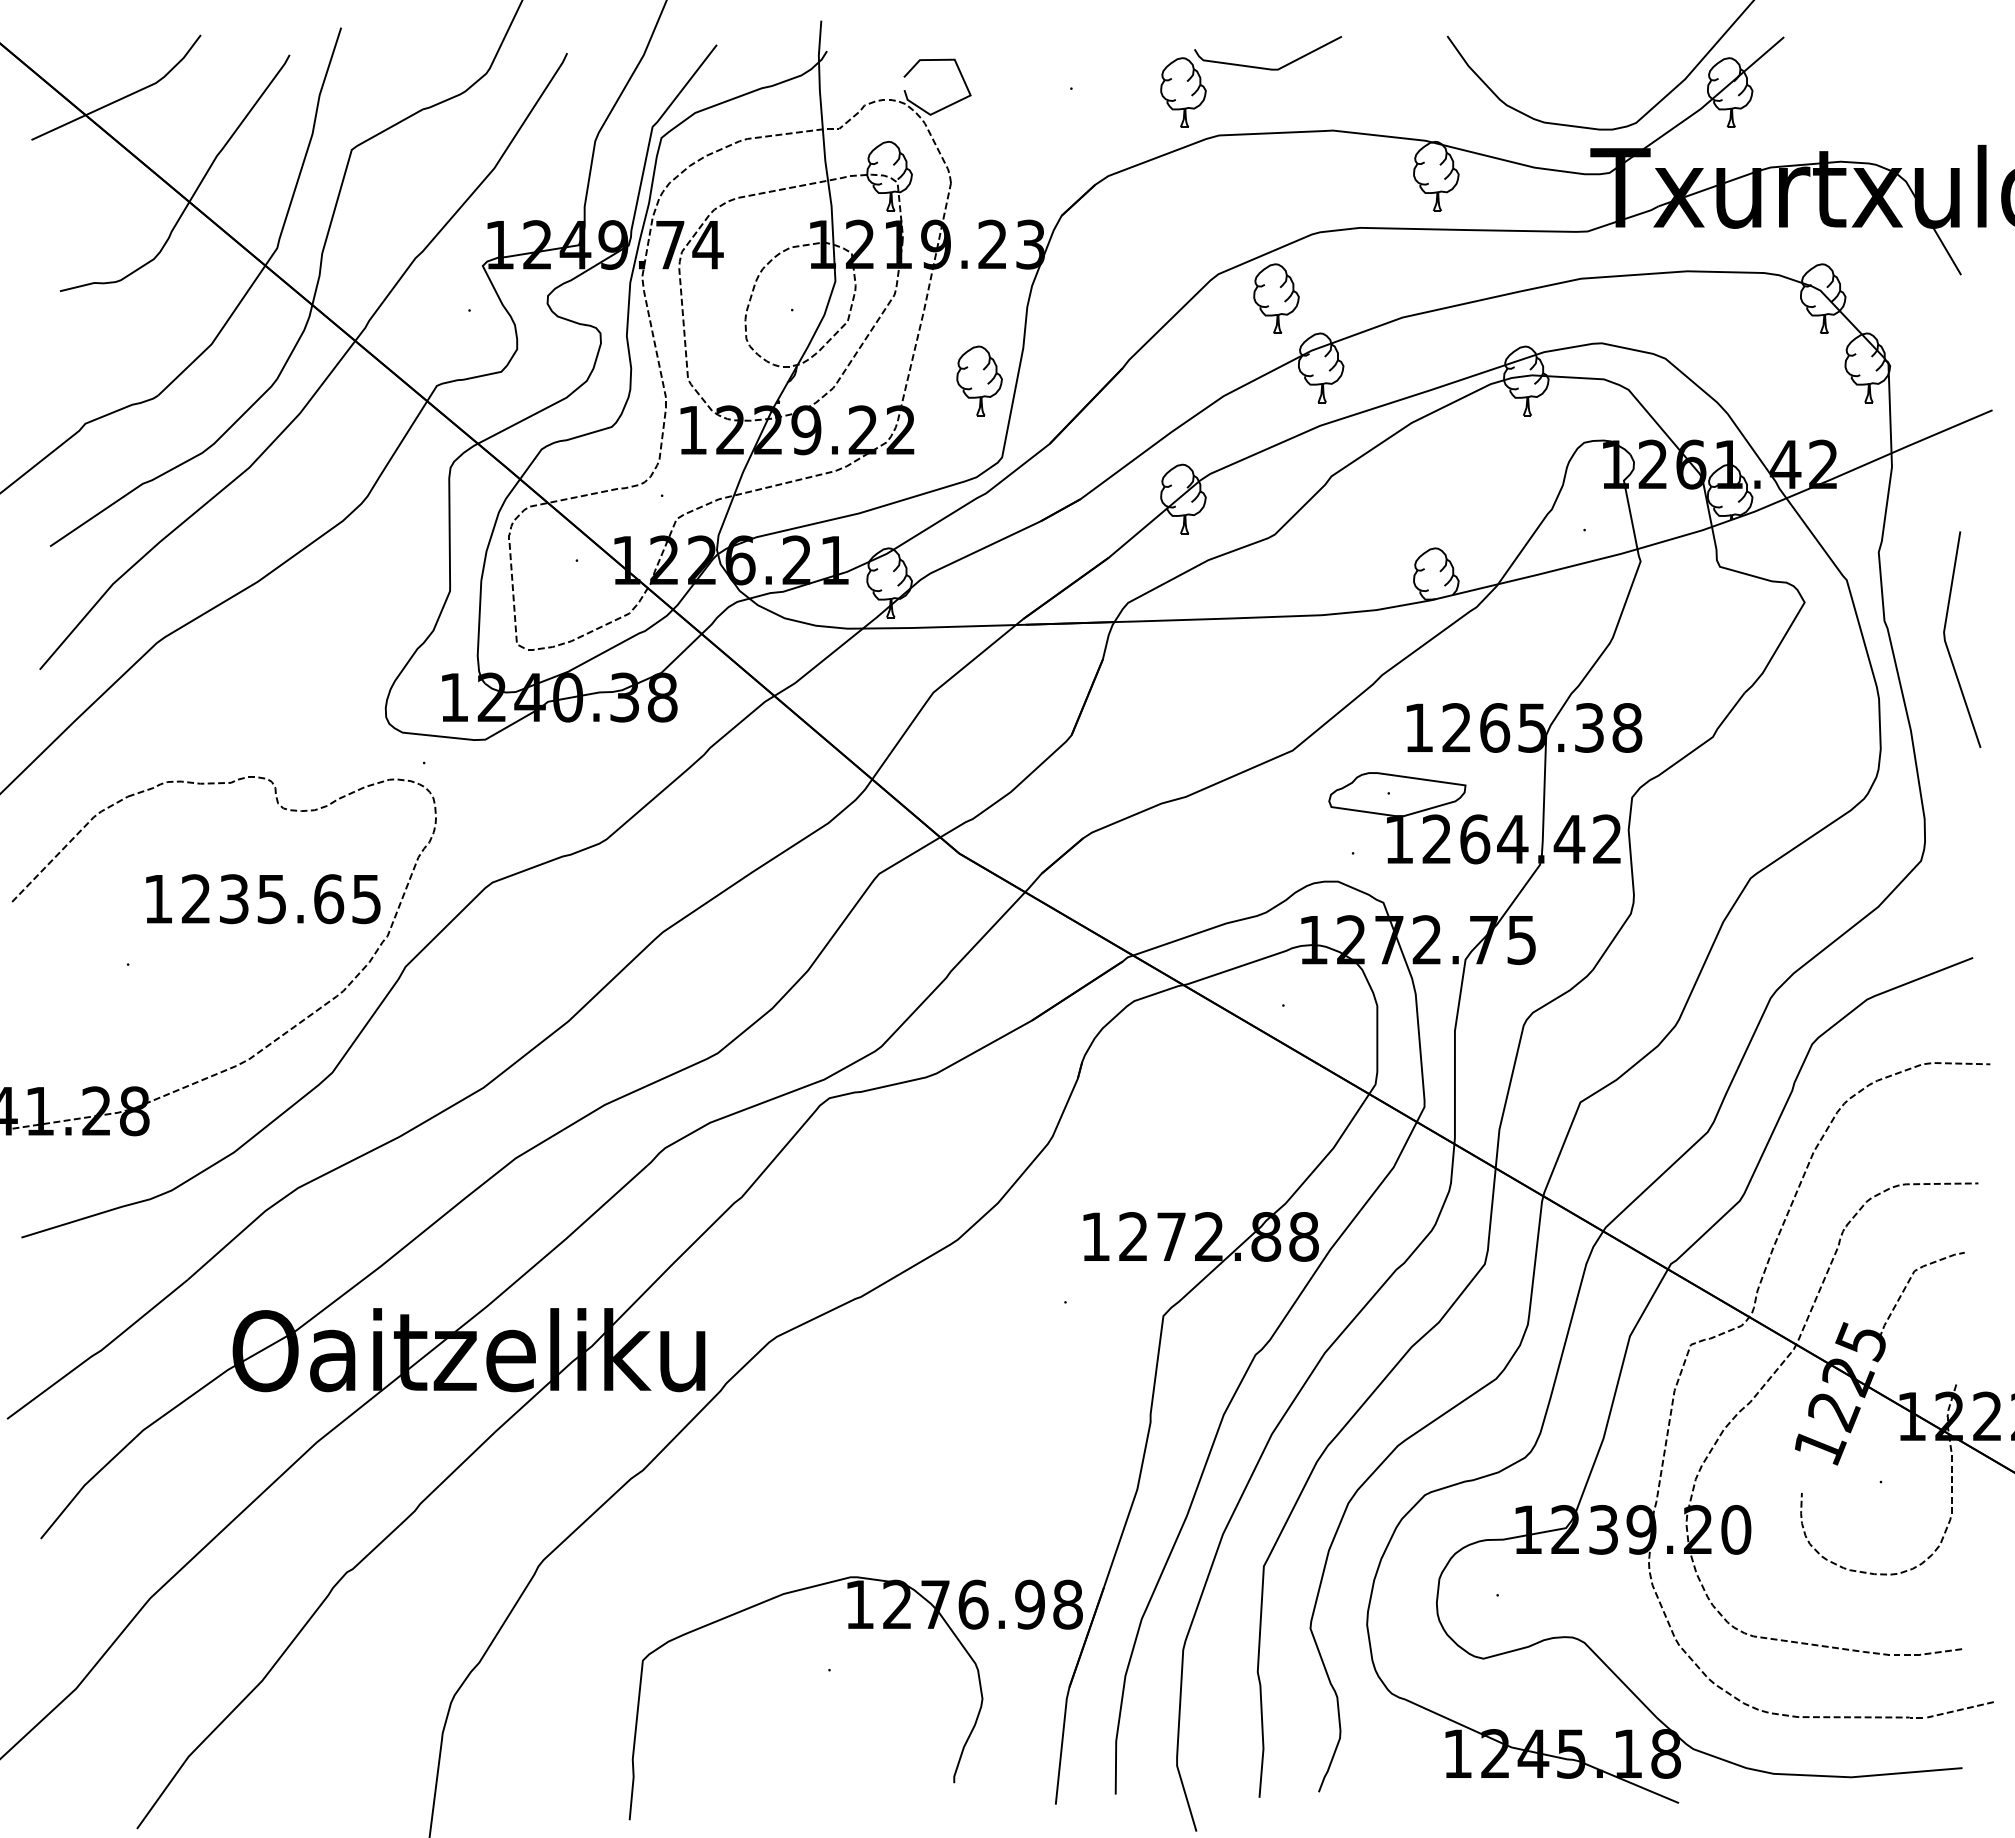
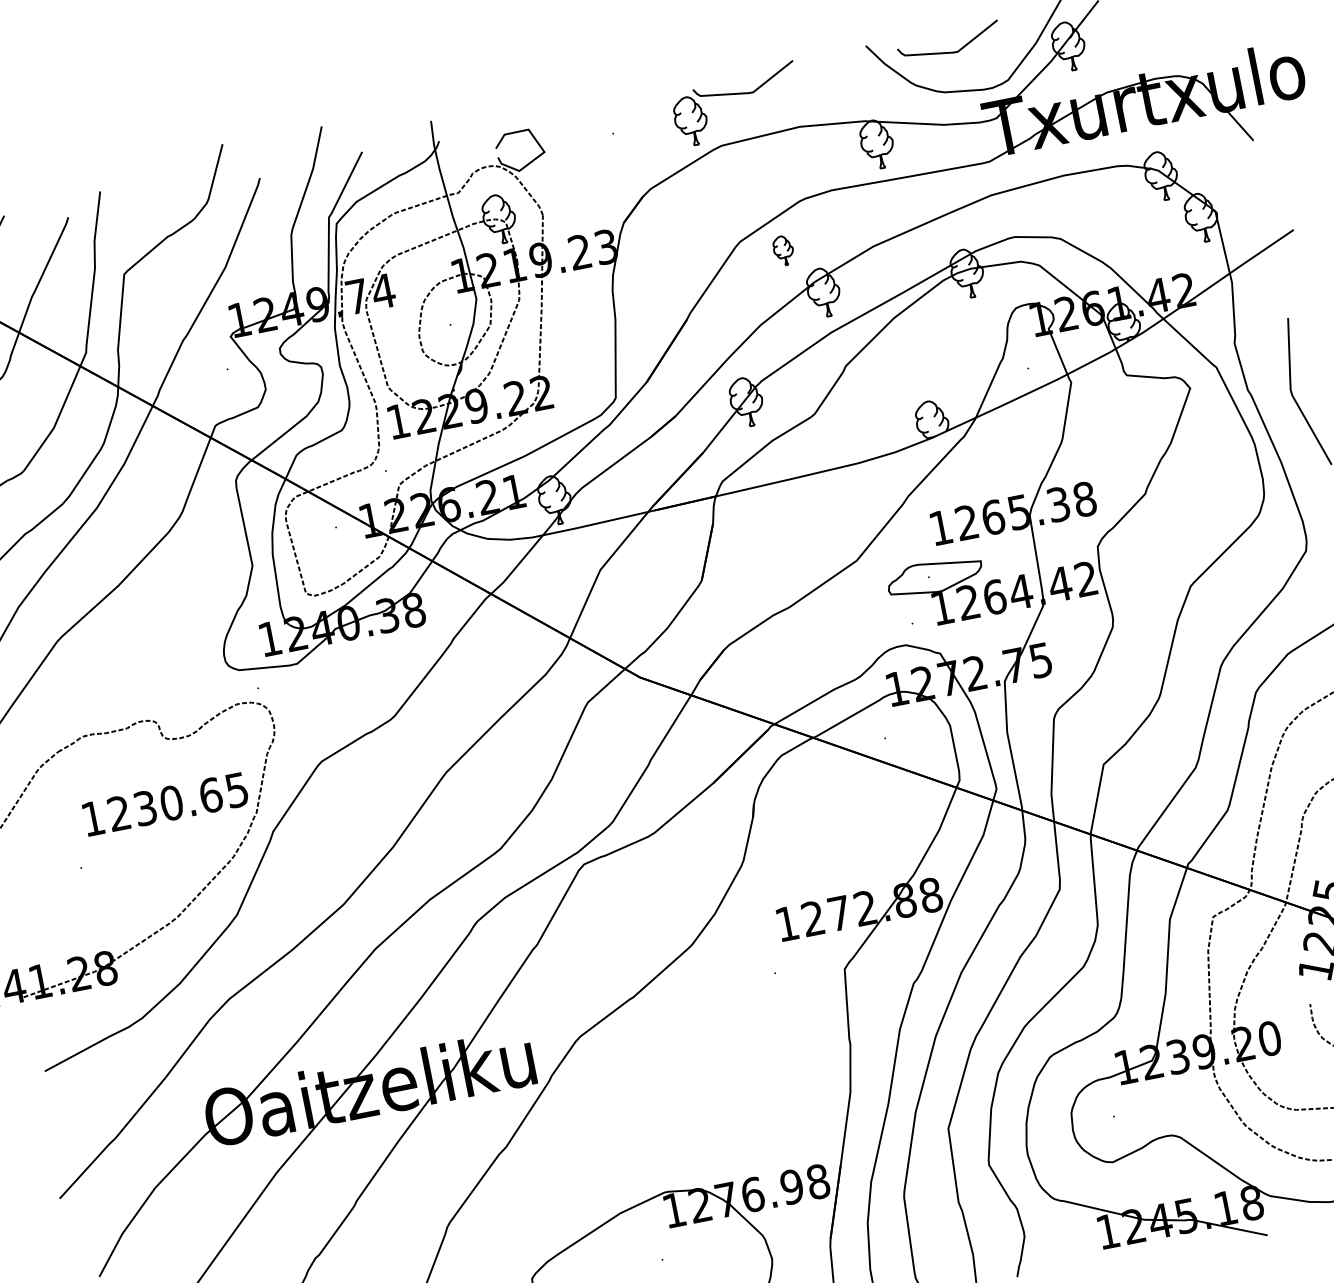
curve: (1561, 67) -> (948, 51), added
part: (1276, 298) -> (783, 250), size x0.6
part: (979, 380) -> (589, 347), removed
text: (272, 899) -> (172, 803), 1235.65 -> 1230.65

